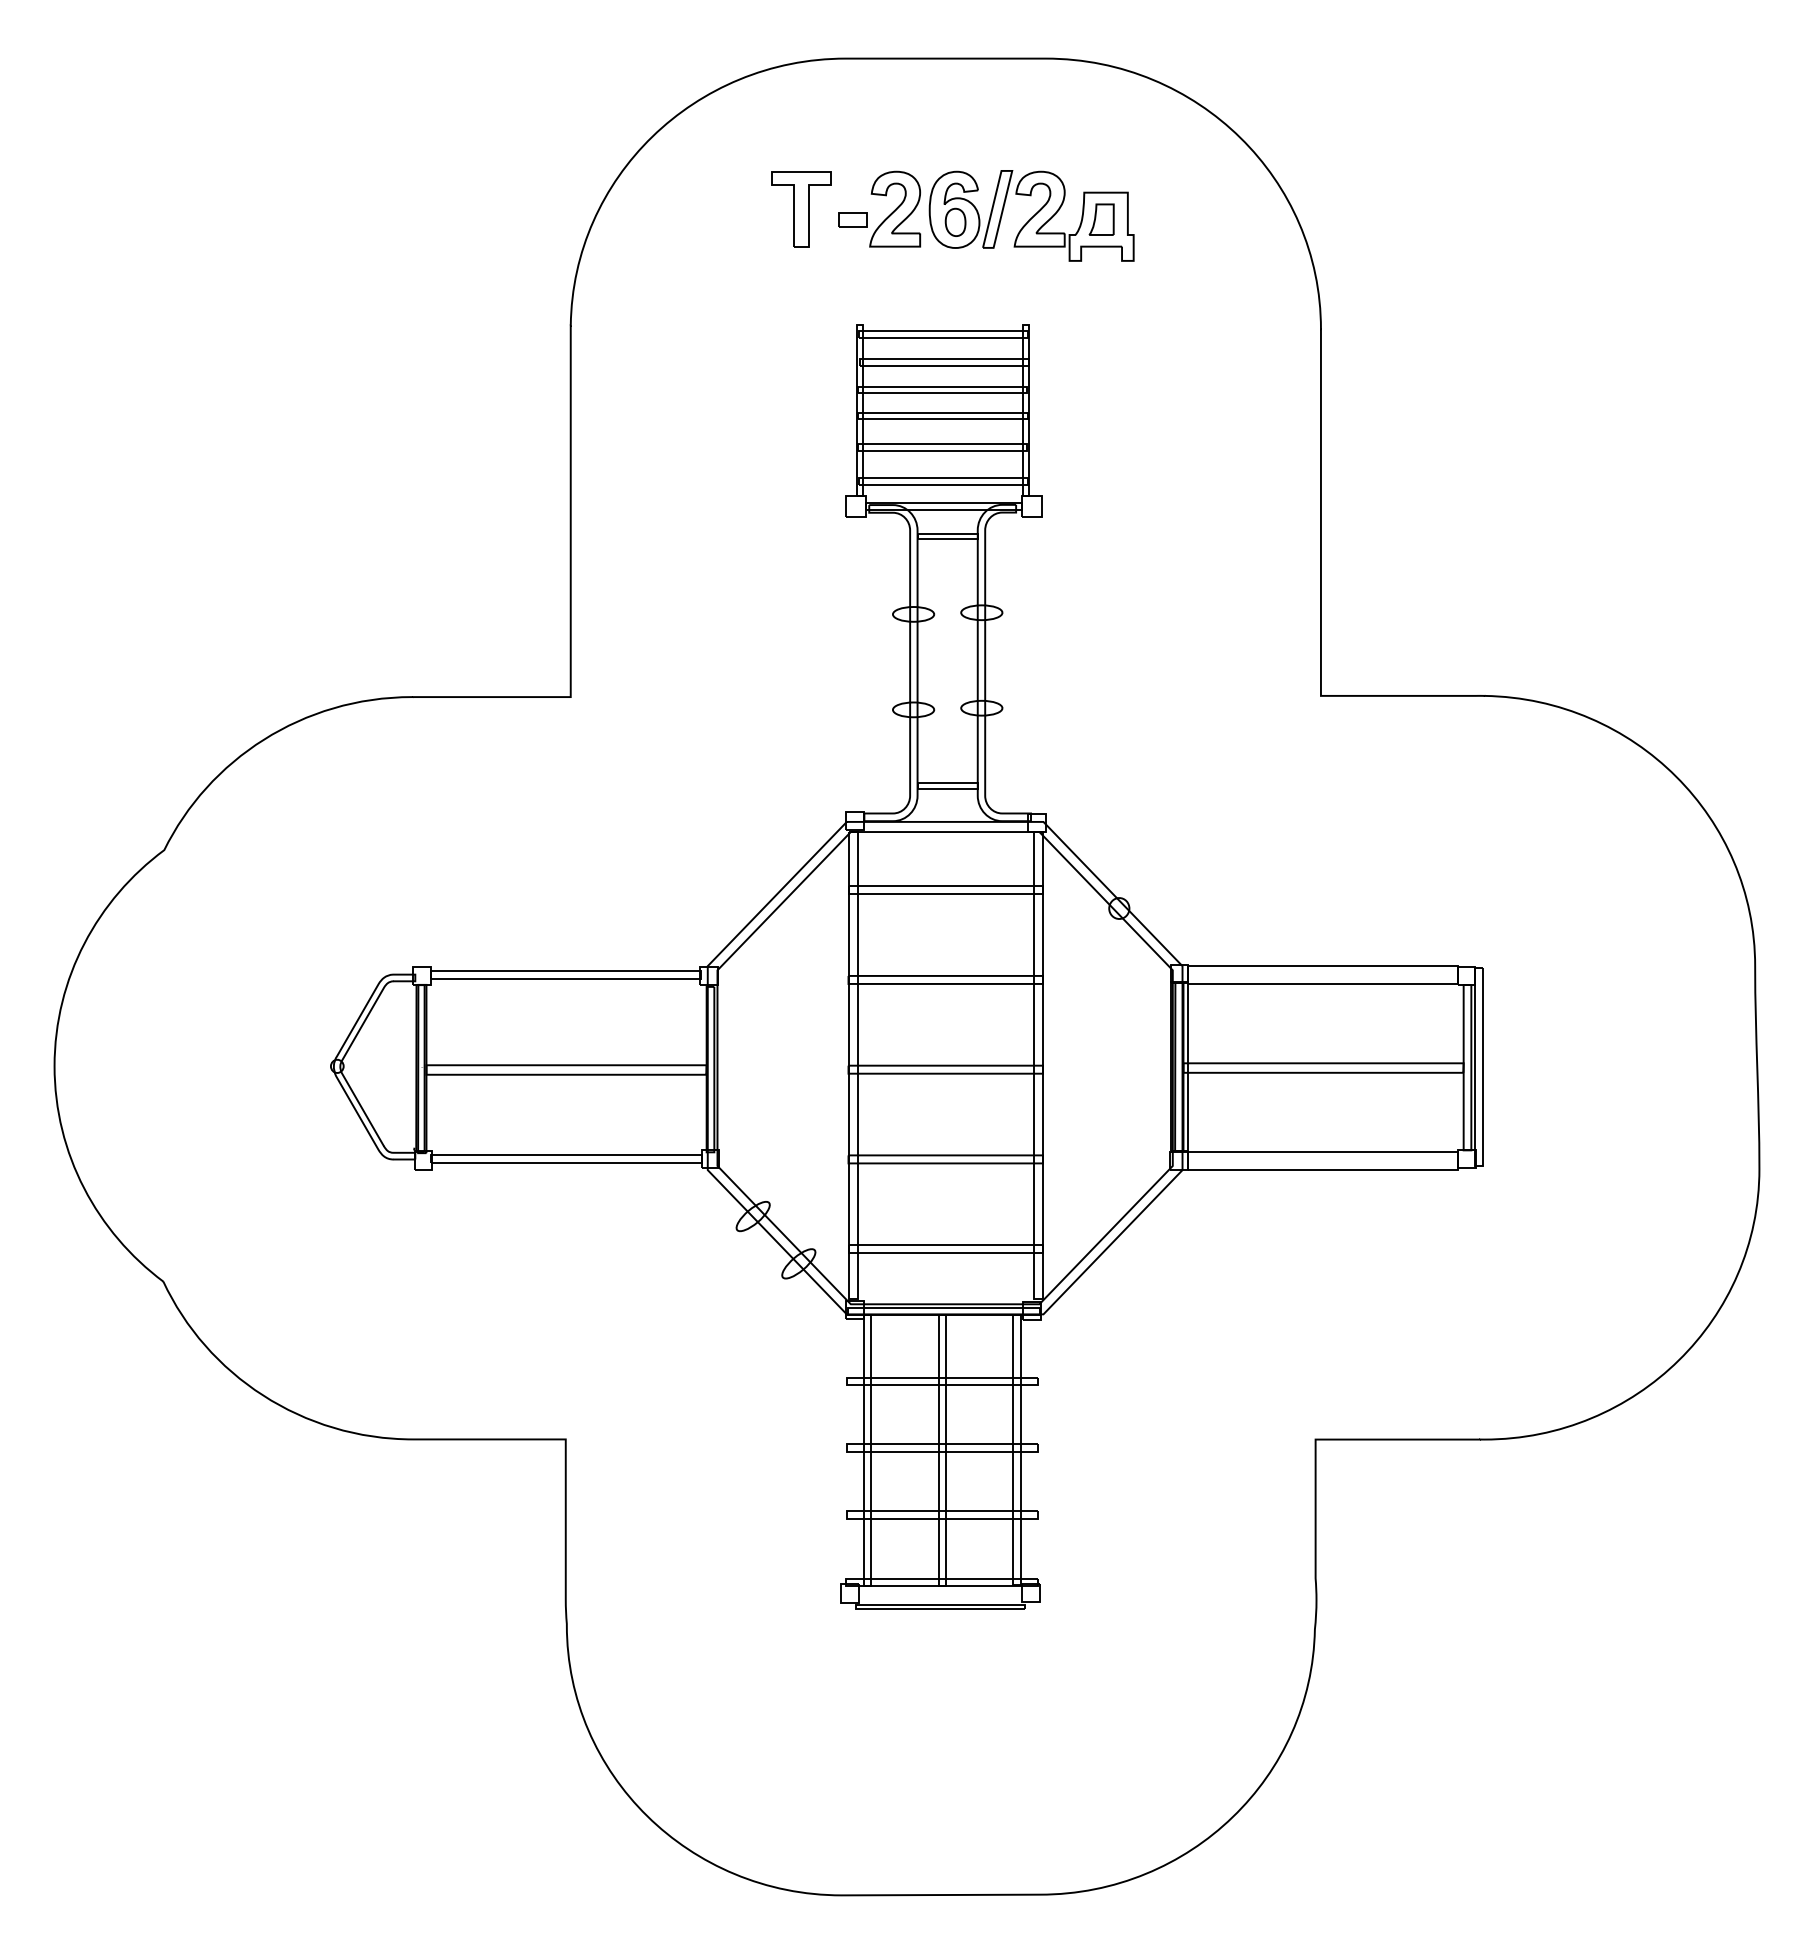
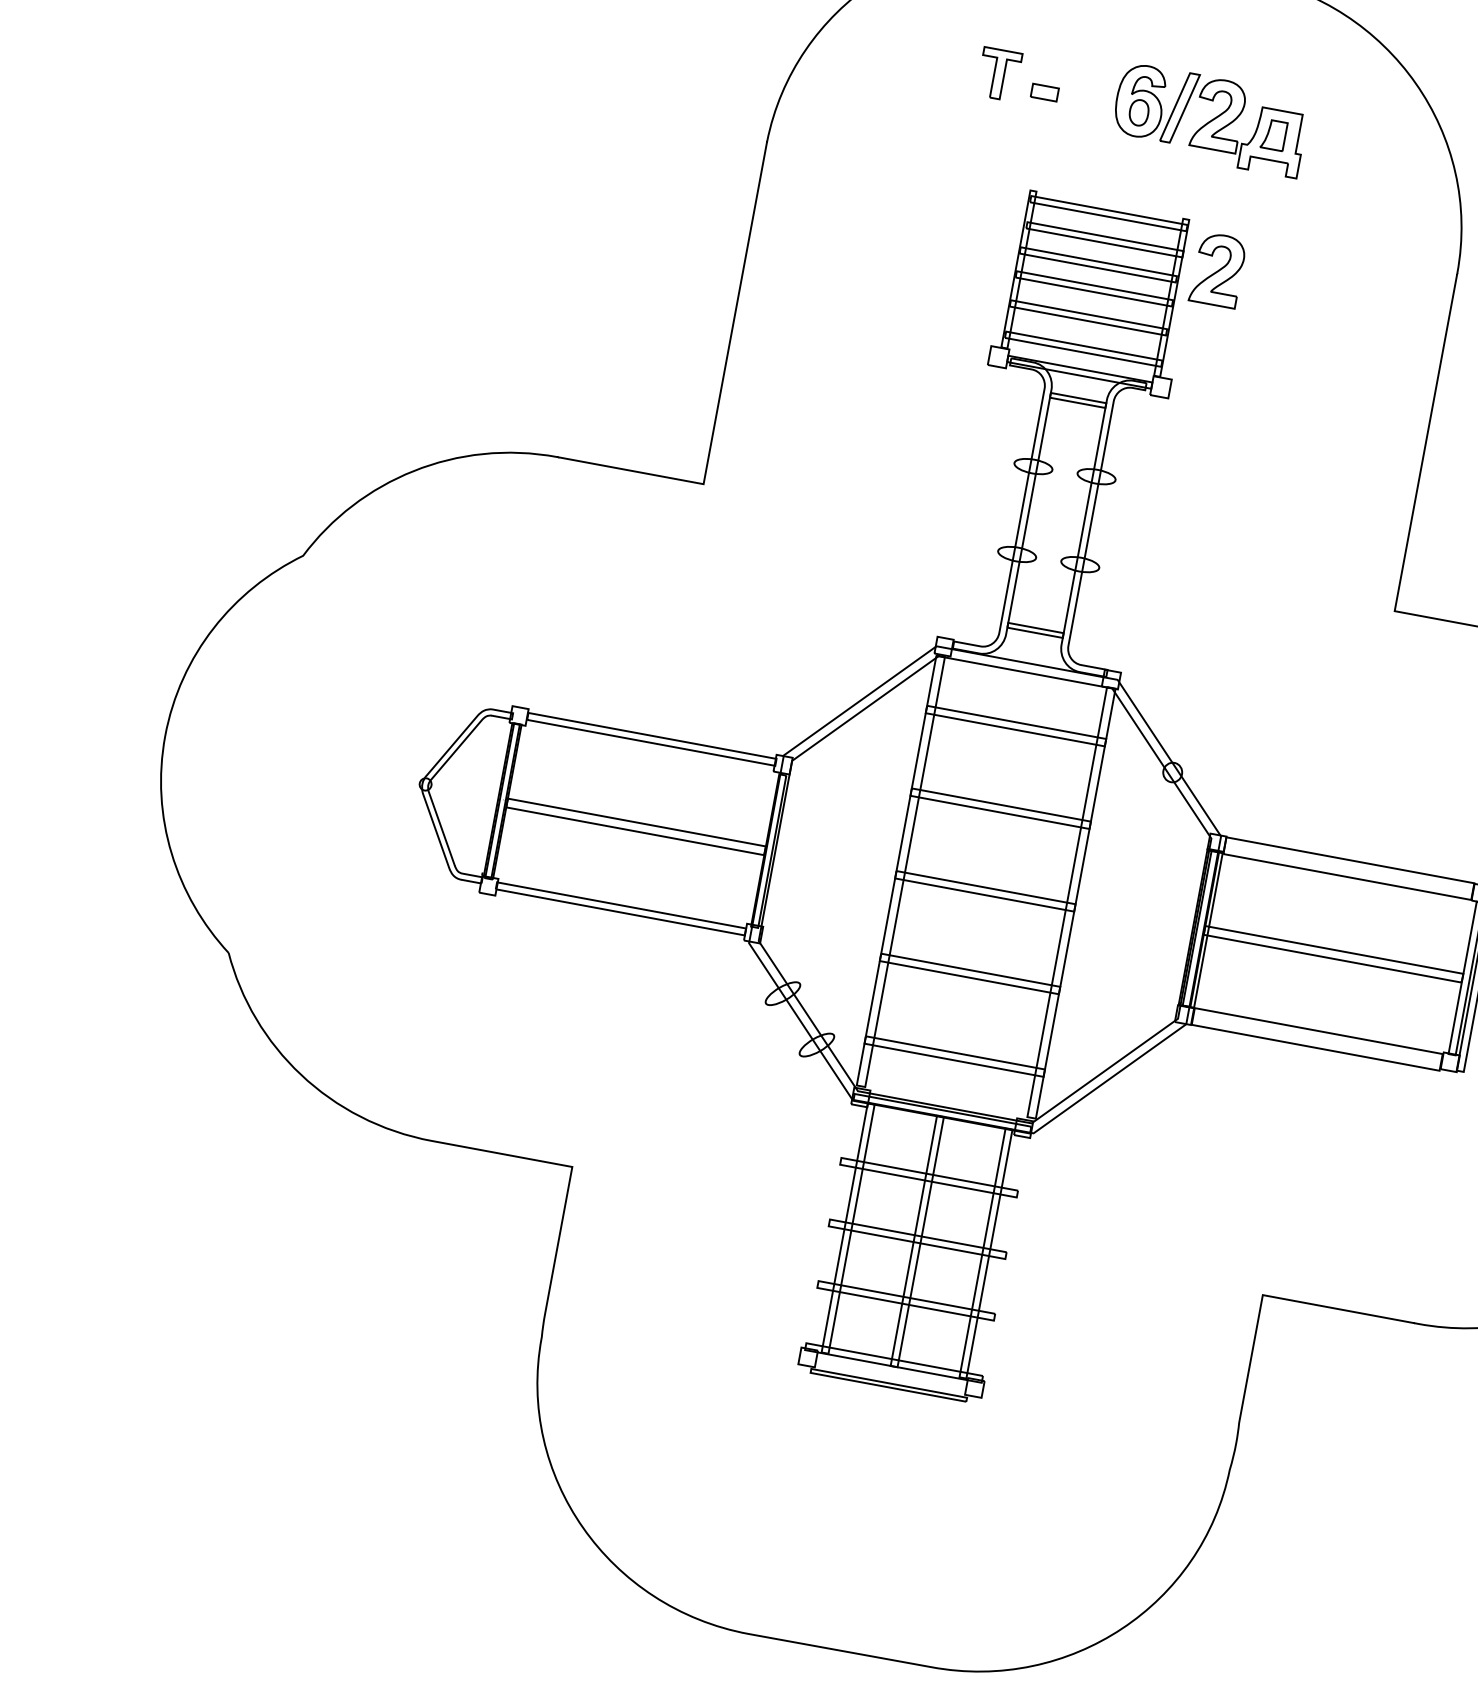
part: (895, 208) -> (1218, 269), moved
part: (801, 209) -> (999, 74), size x0.7

